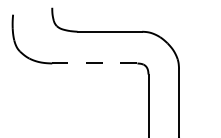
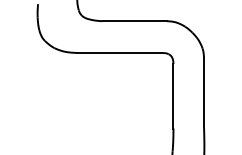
line: (94, 63) -> (119, 52), dashed -> solid

